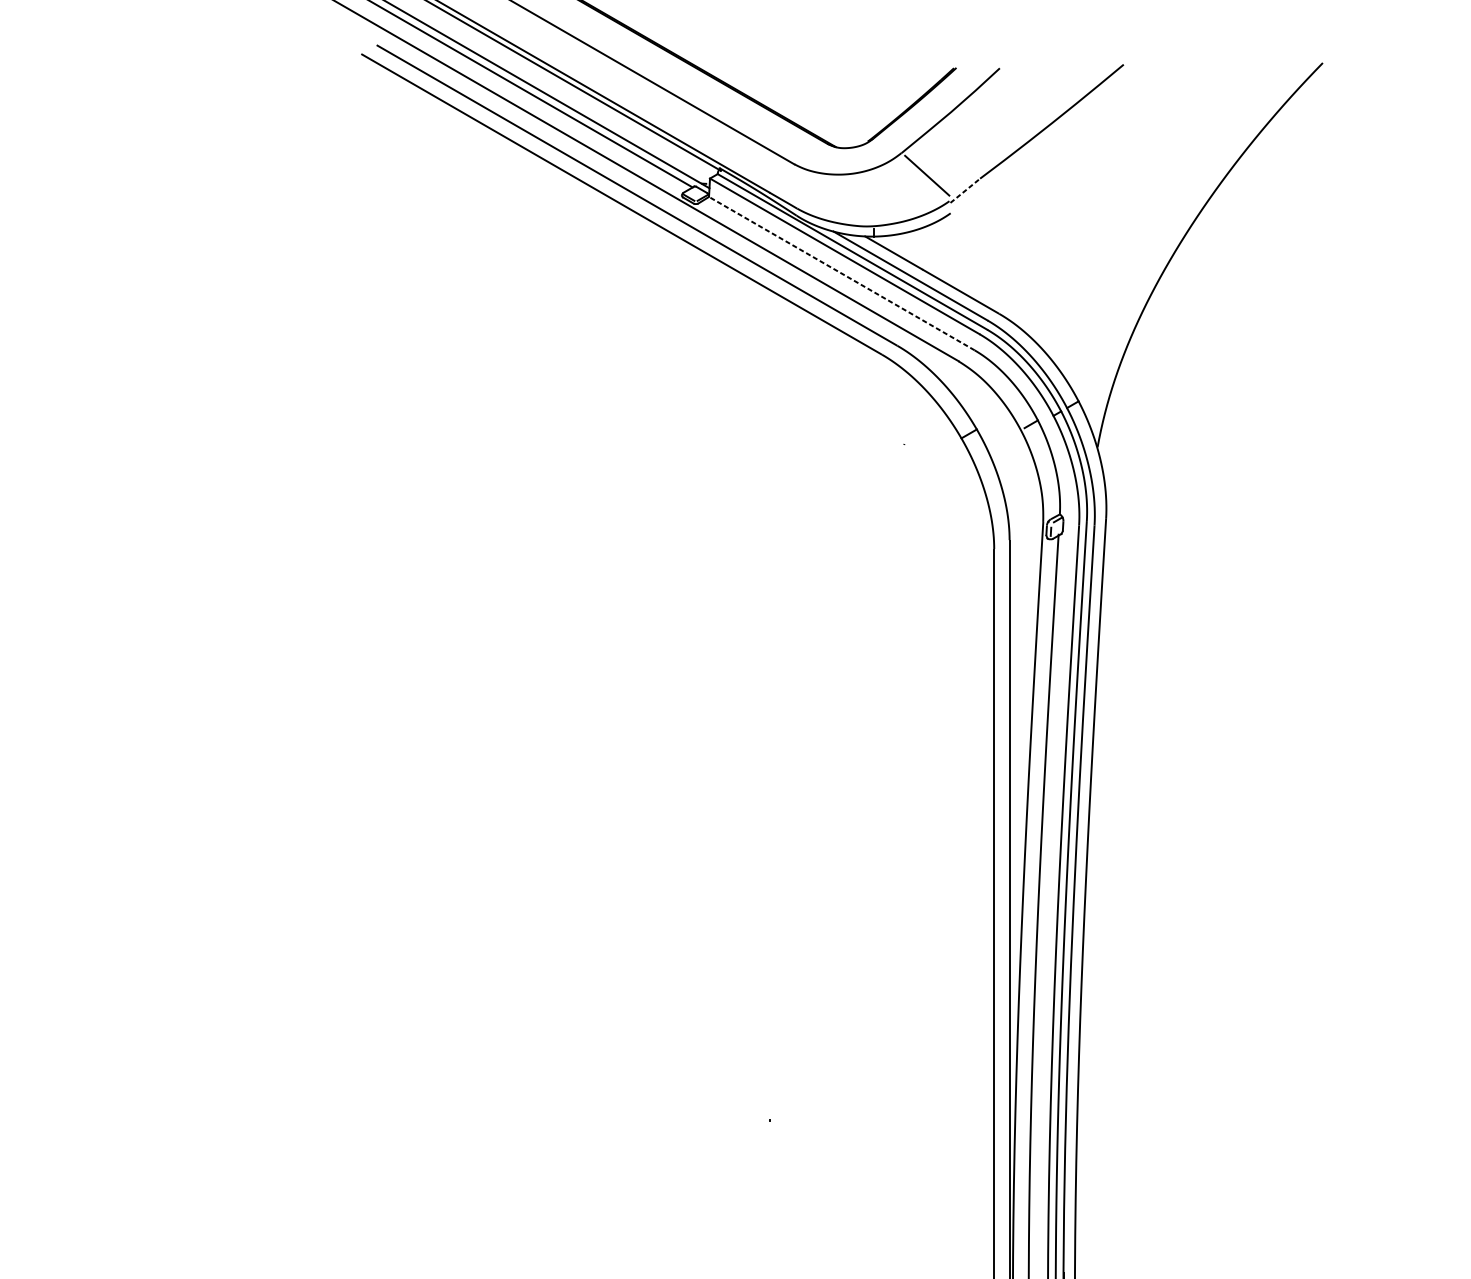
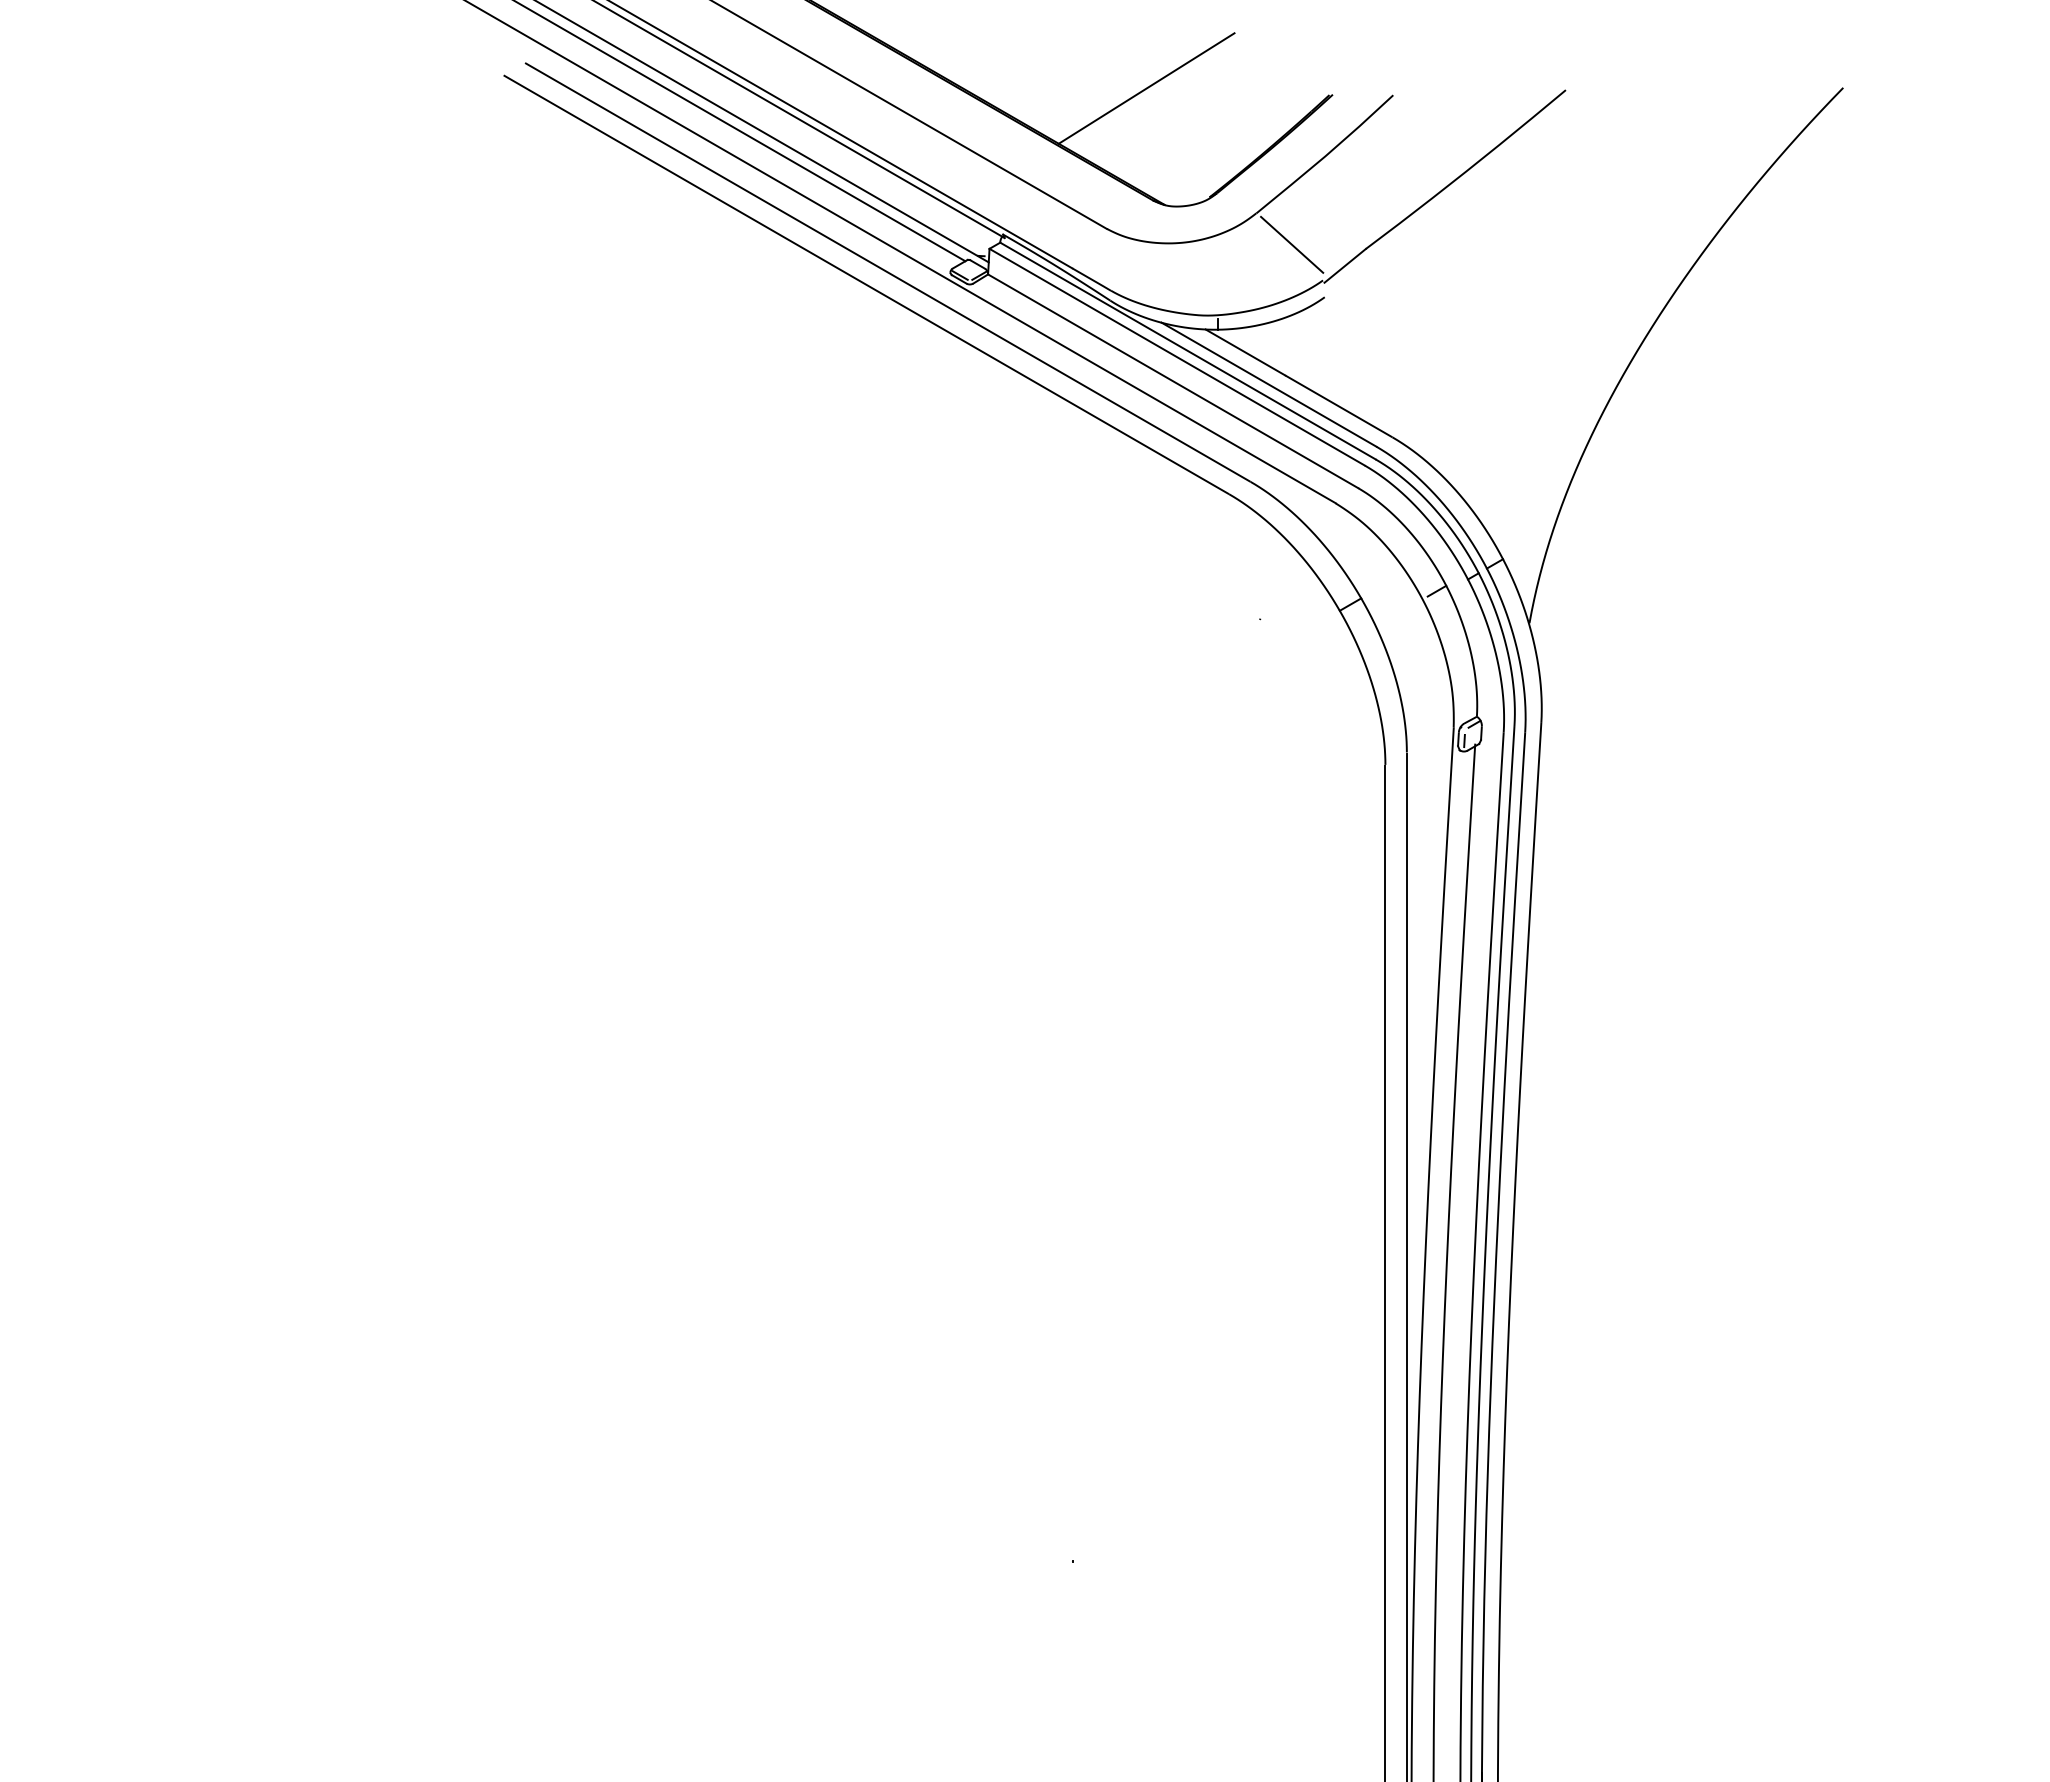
line: (822, 63) -> (1146, 88), added
line: (965, 190) -> (1345, 265), dashed -> solid
line: (842, 273) -> (1173, 381), dashed -> solid

